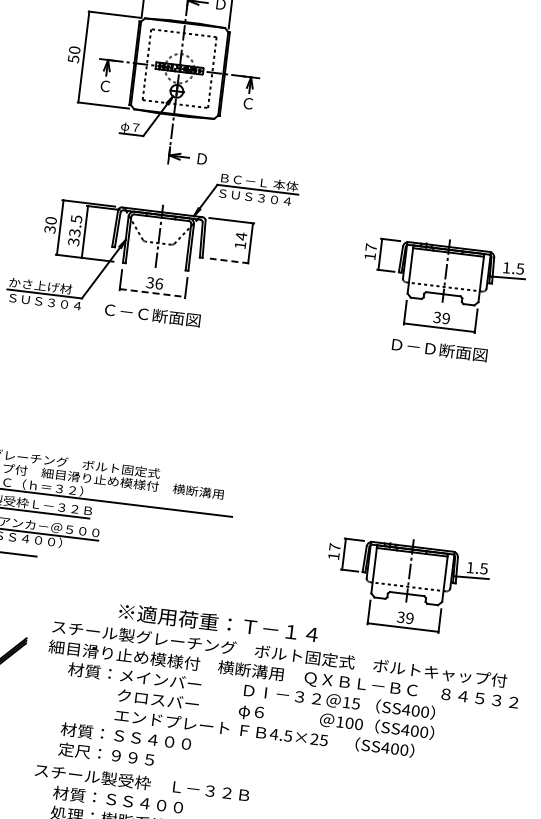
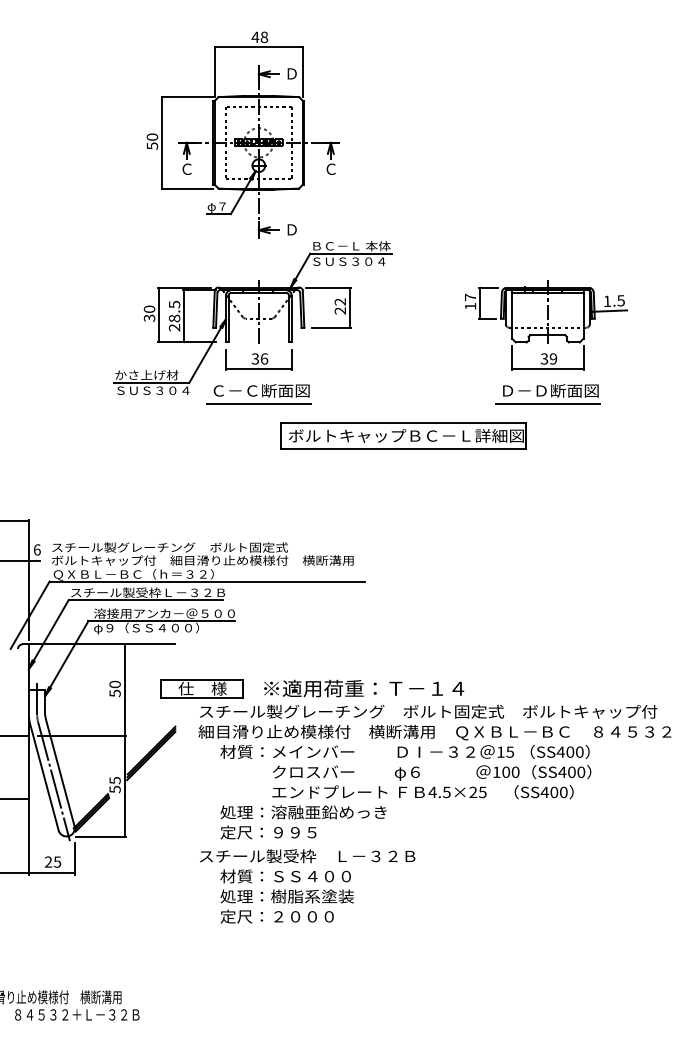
text: (74, 236) -> (174, 322), 33.5 -> 28.5
text: (240, 240) -> (339, 306), 14 -> 22
line: (229, 260) -> (331, 327), dashed -> solid
line: (152, 292) -> (258, 368), dashed -> solid
line: (147, 328) -> (258, 404), added
line: (434, 363) -> (547, 404), added
part: (288, 376) -> (403, 435), added
part: (407, 584) -> (546, 627), removed
part: (57, 603) -> (201, 688), added
text: (143, 738) -> (303, 812), 材質：ＳＳ４００ -> 処理：溶融亜鉛めっき

